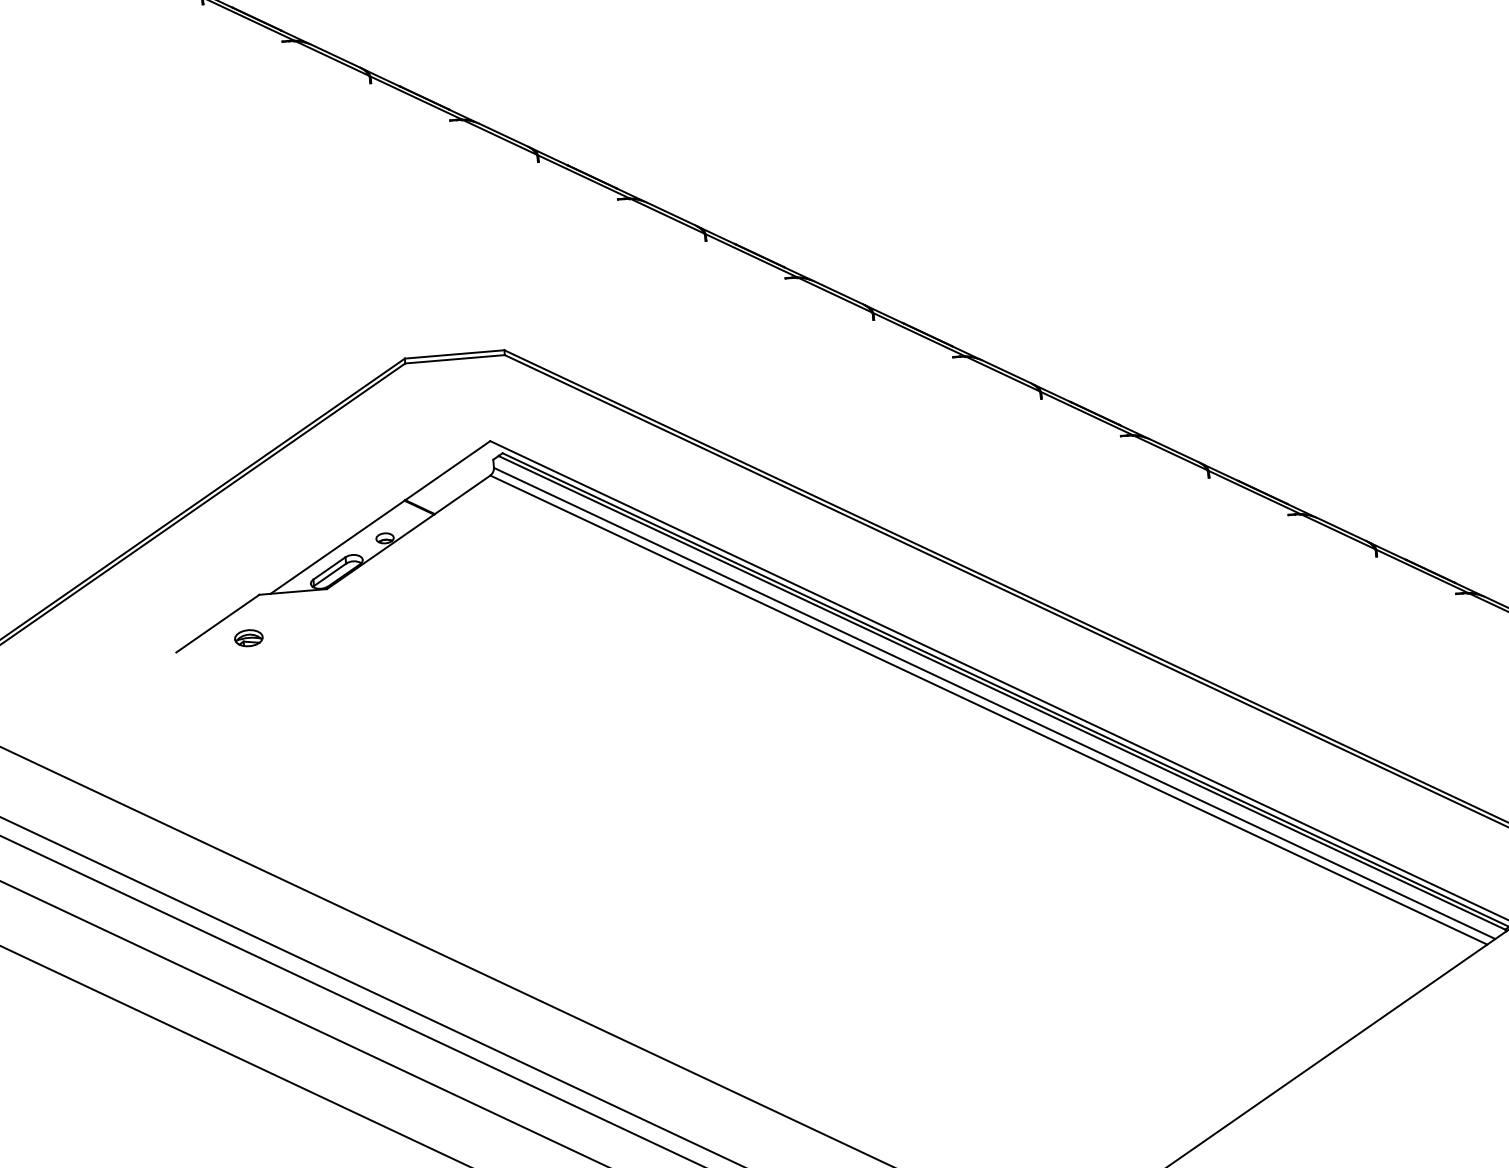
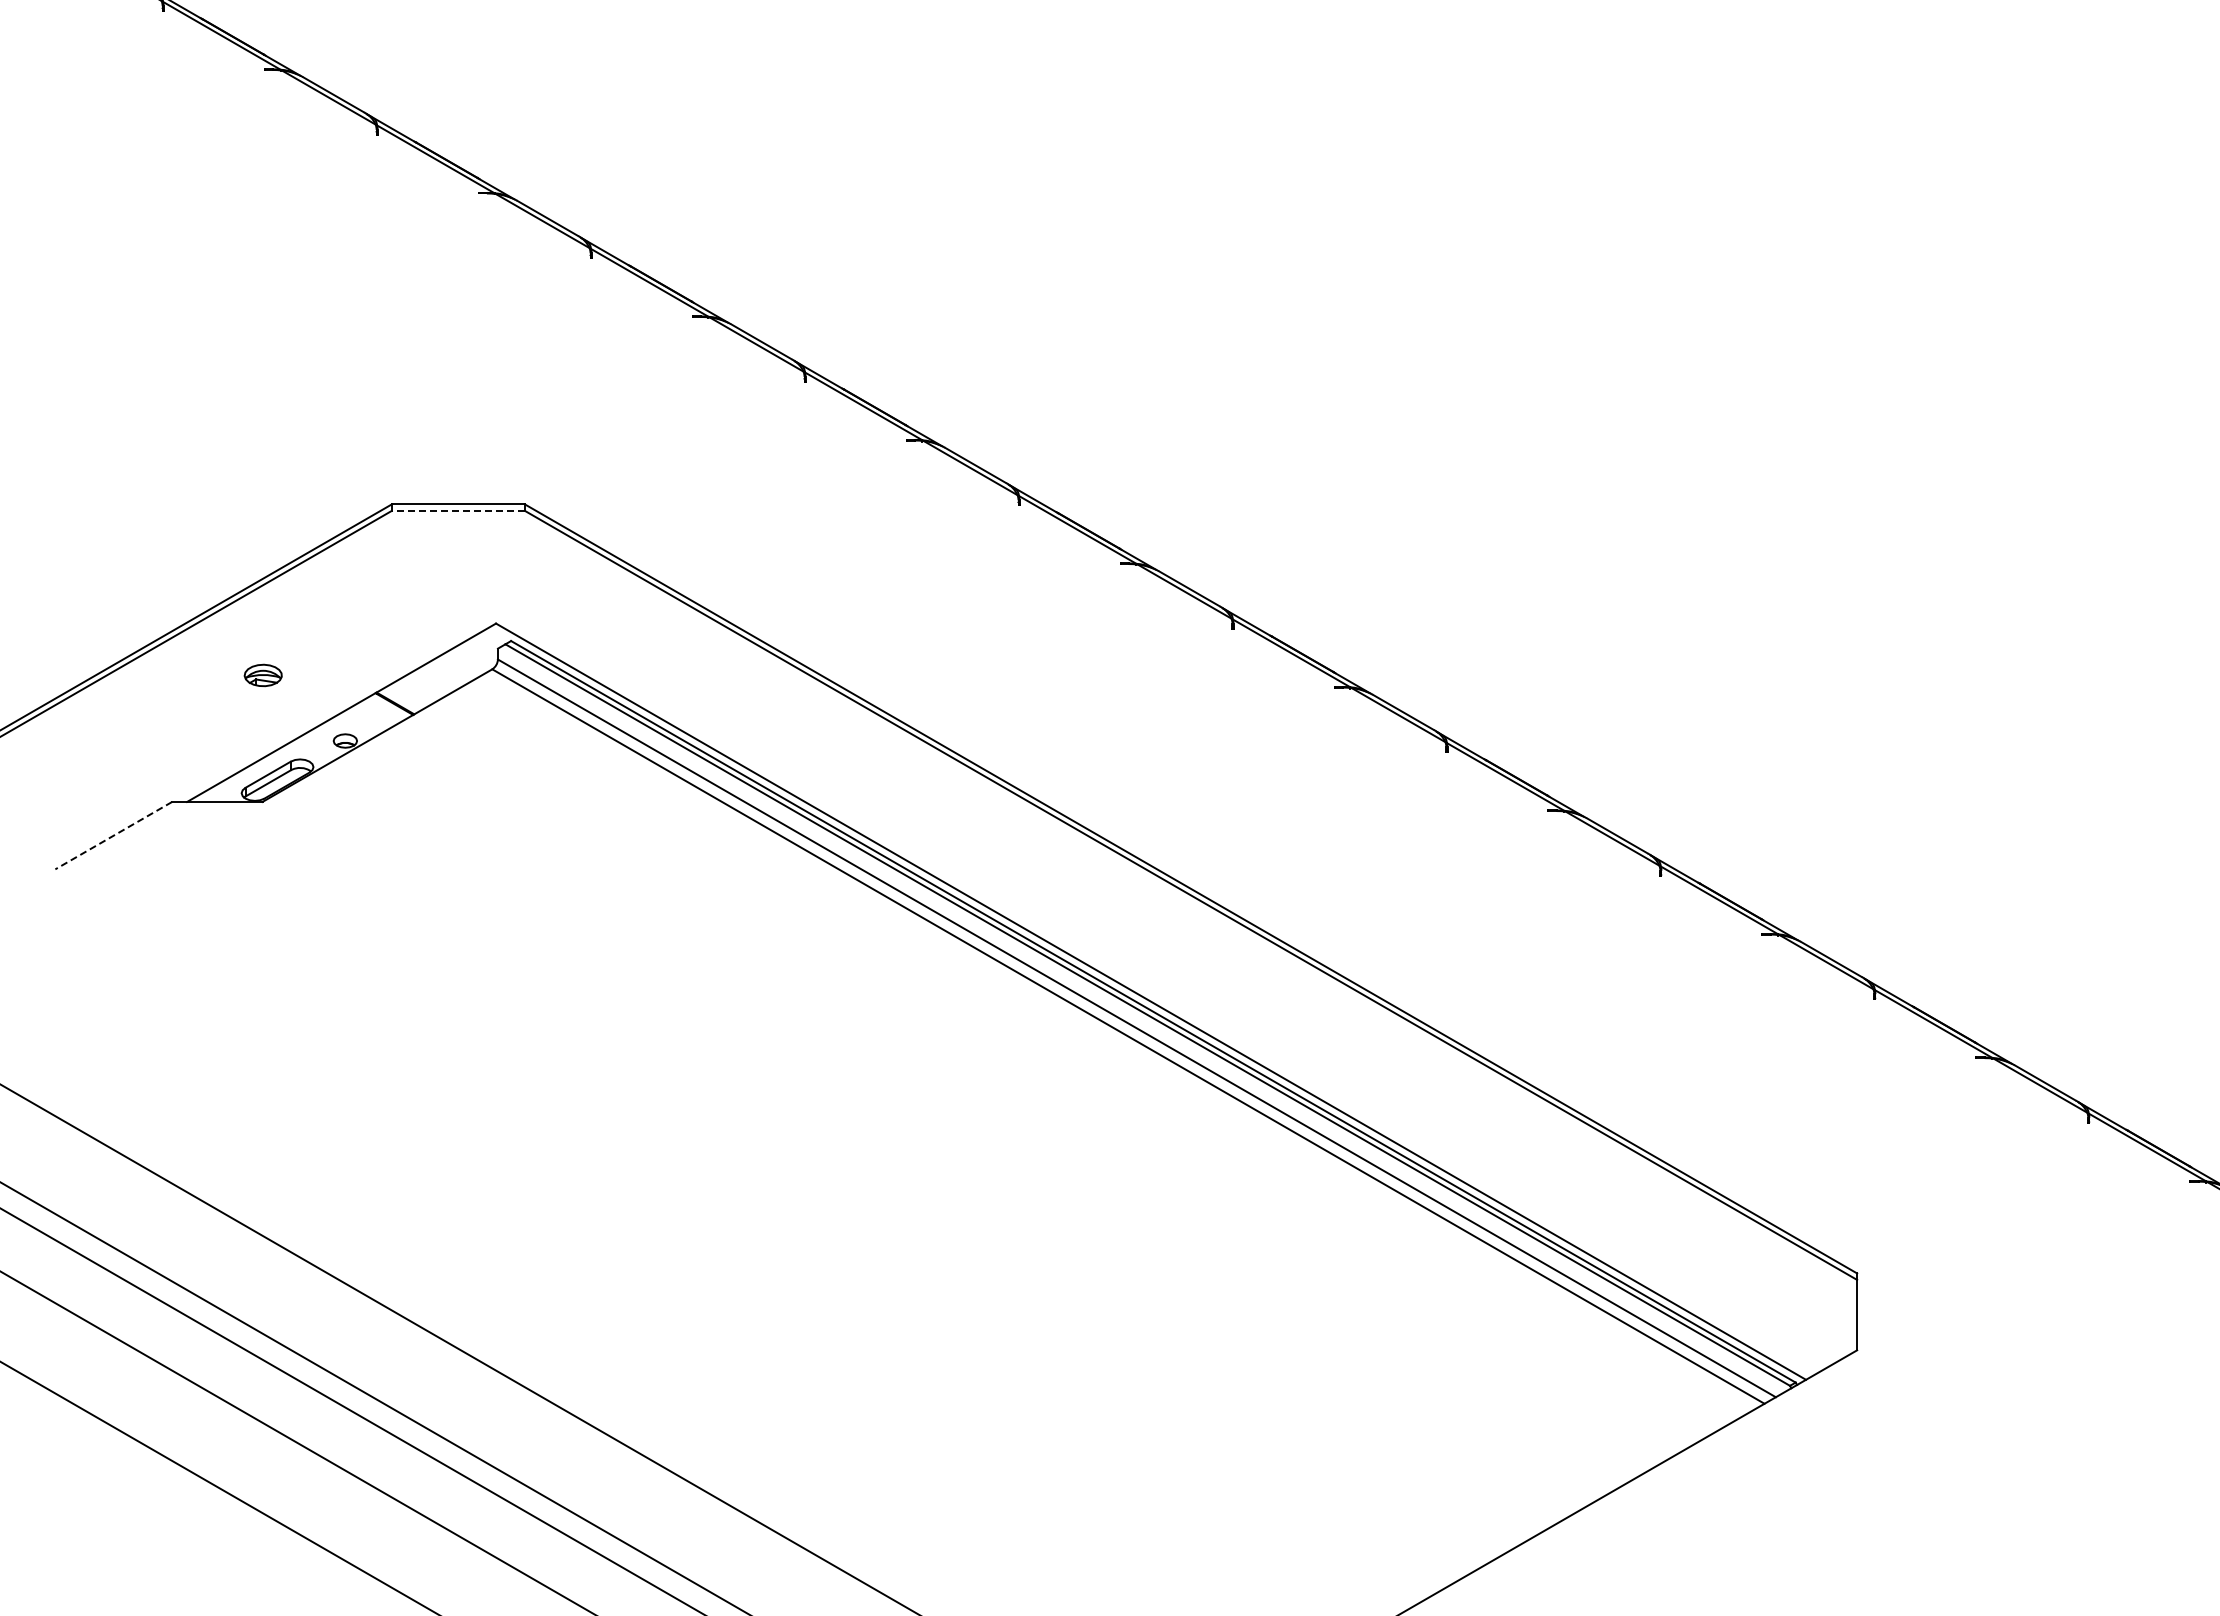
line: (455, 358) -> (458, 510), solid -> dashed
line: (217, 623) -> (113, 835), solid -> dashed
part: (248, 638) -> (262, 675), moved

